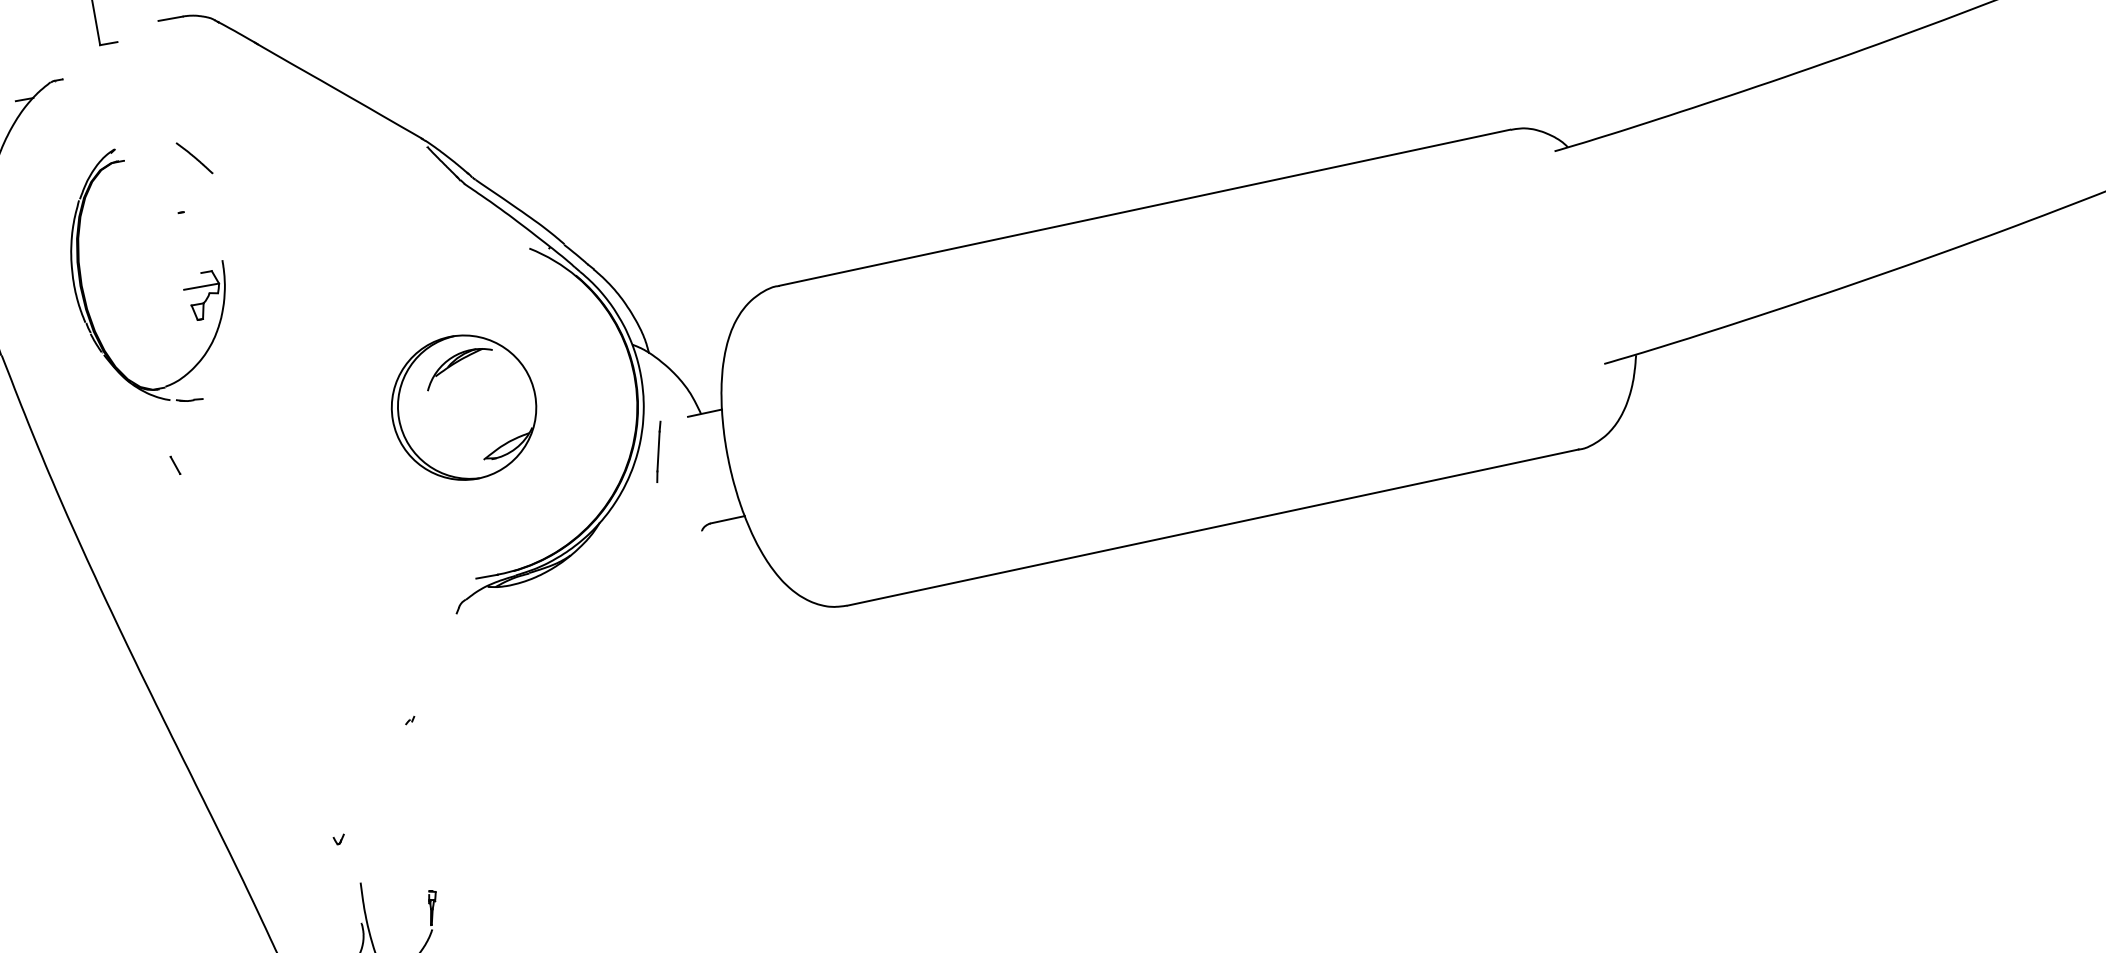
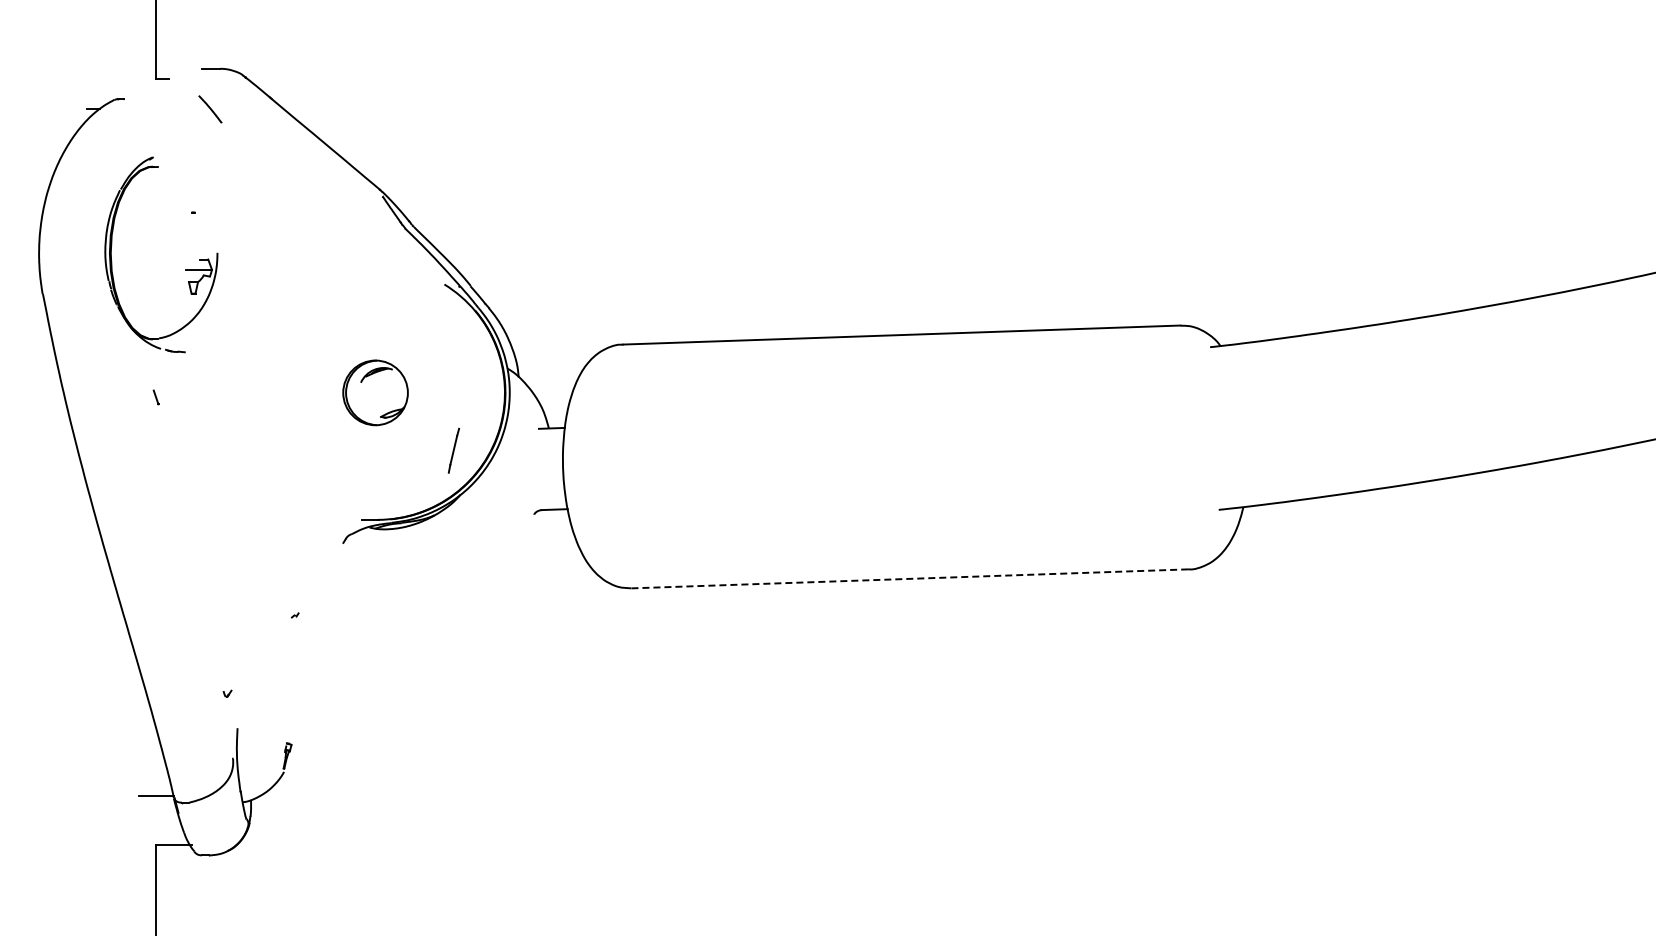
line: (194, 158) -> (210, 109), moved
part: (463, 407) -> (375, 392), size x0.6
line: (658, 451) -> (453, 450), moved
line: (1213, 526) -> (910, 578), solid -> dashed

